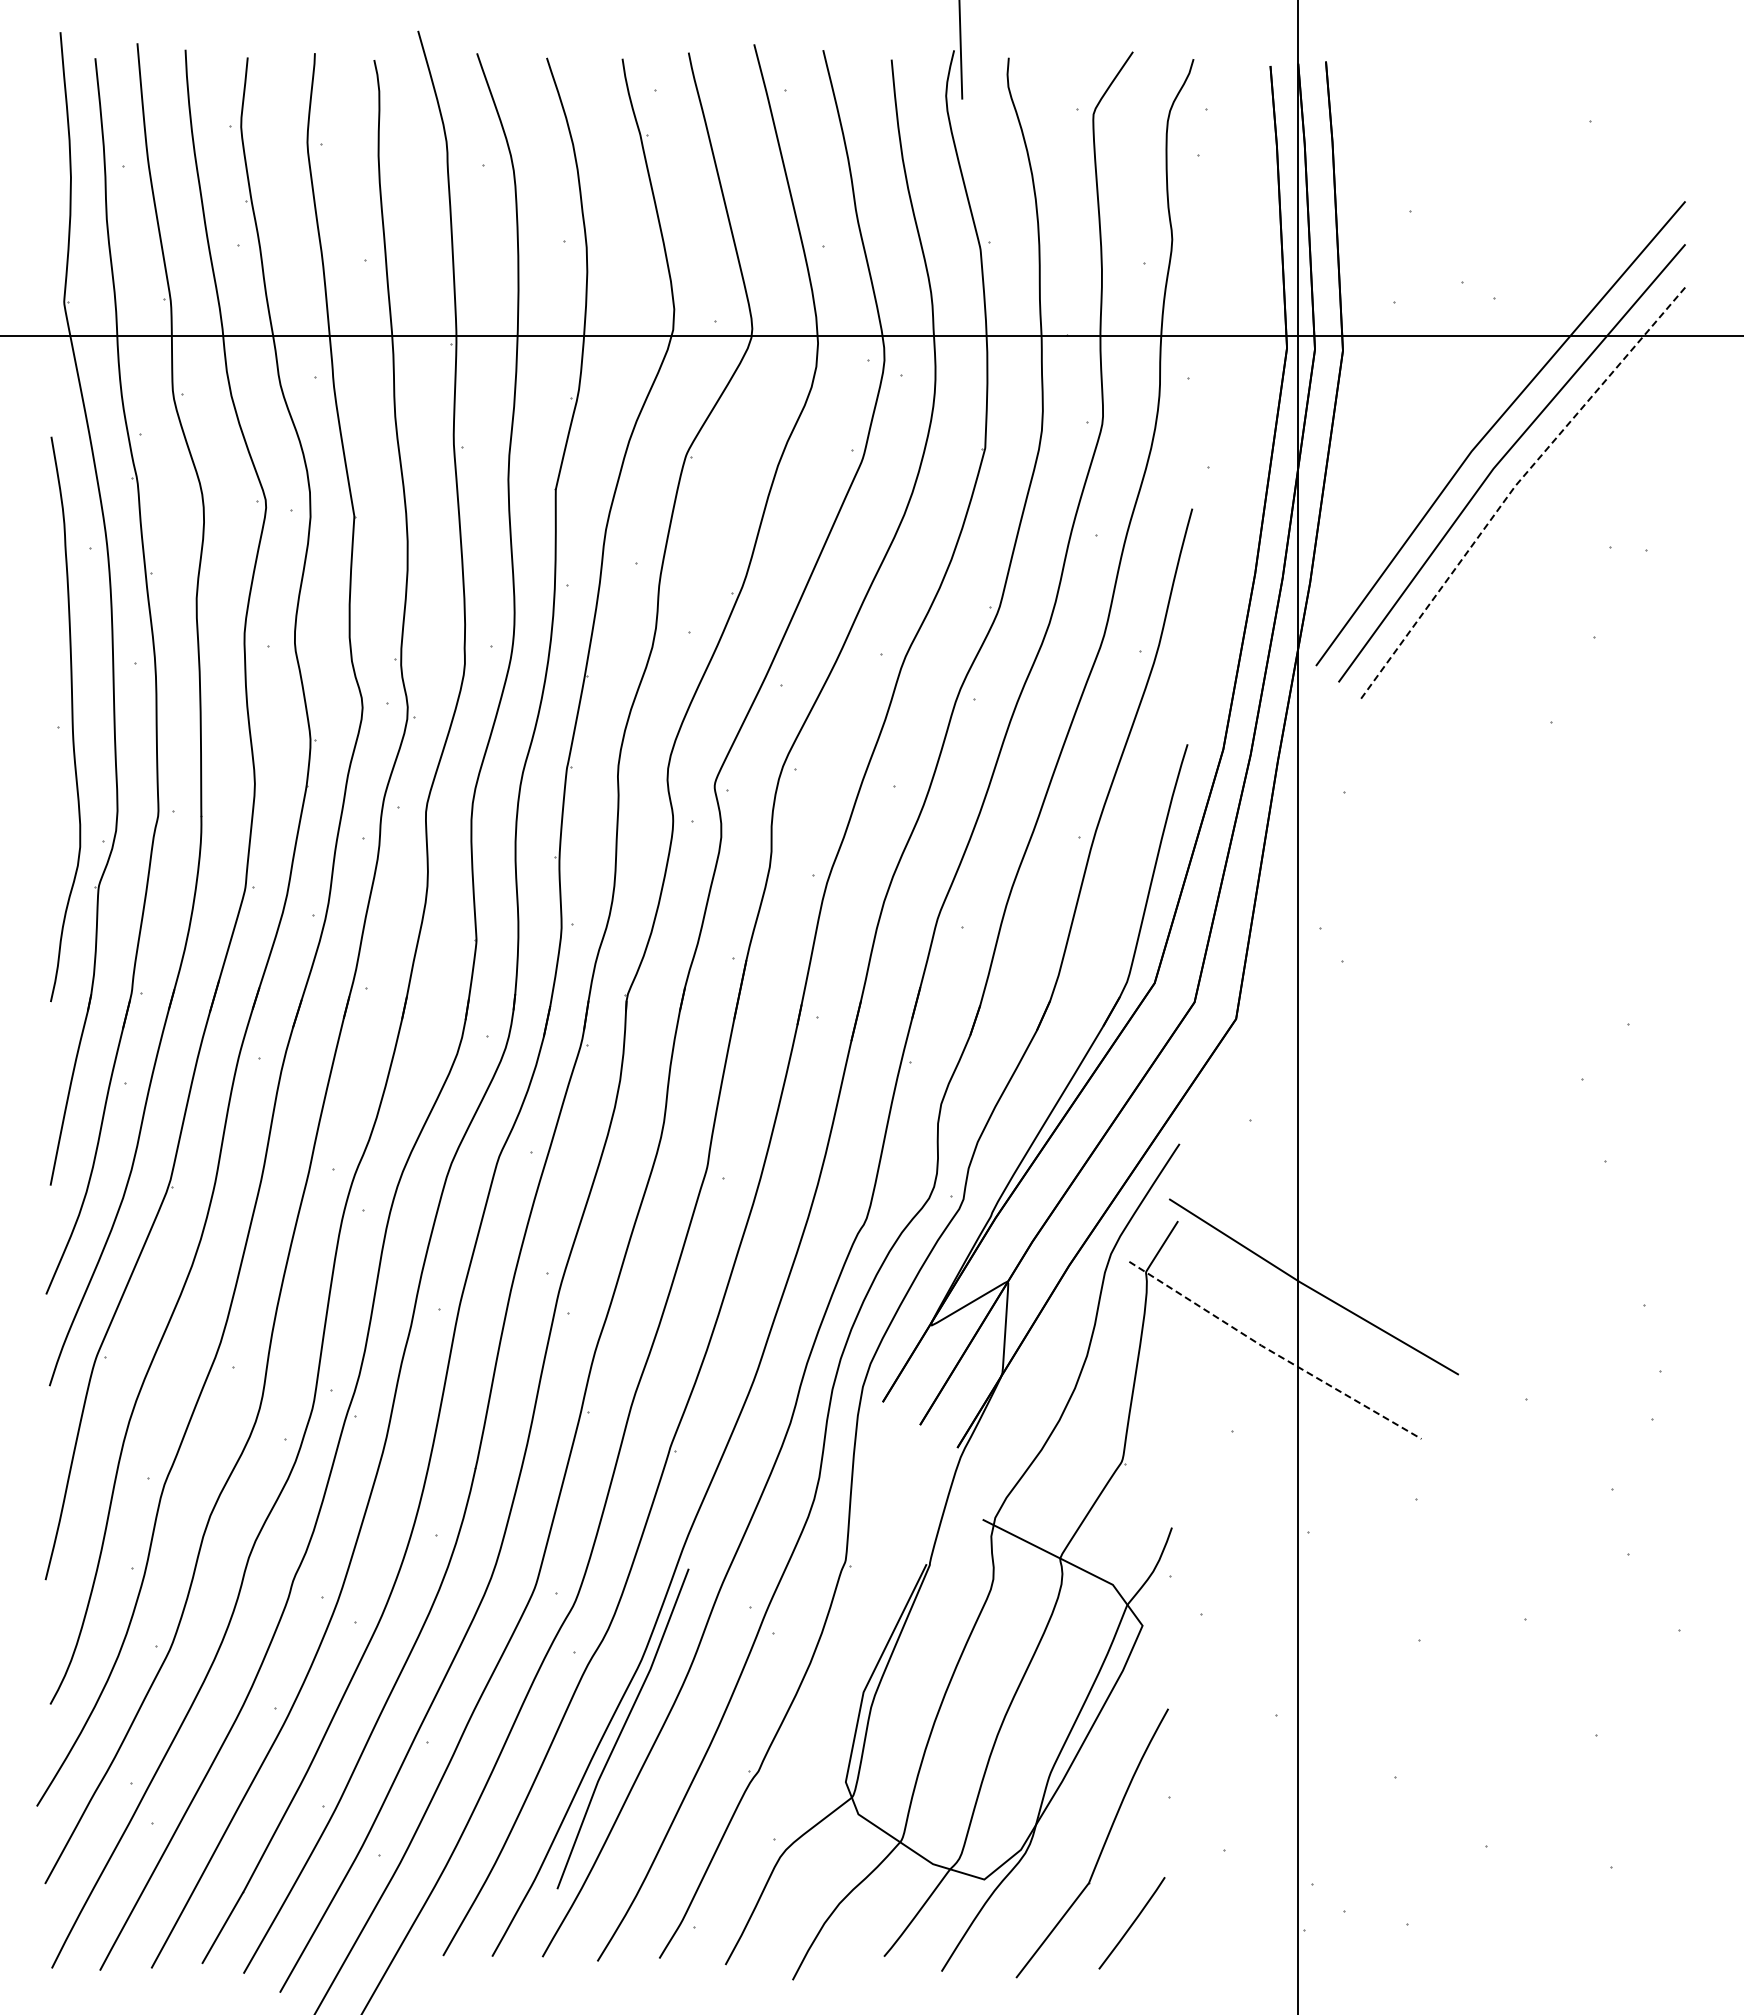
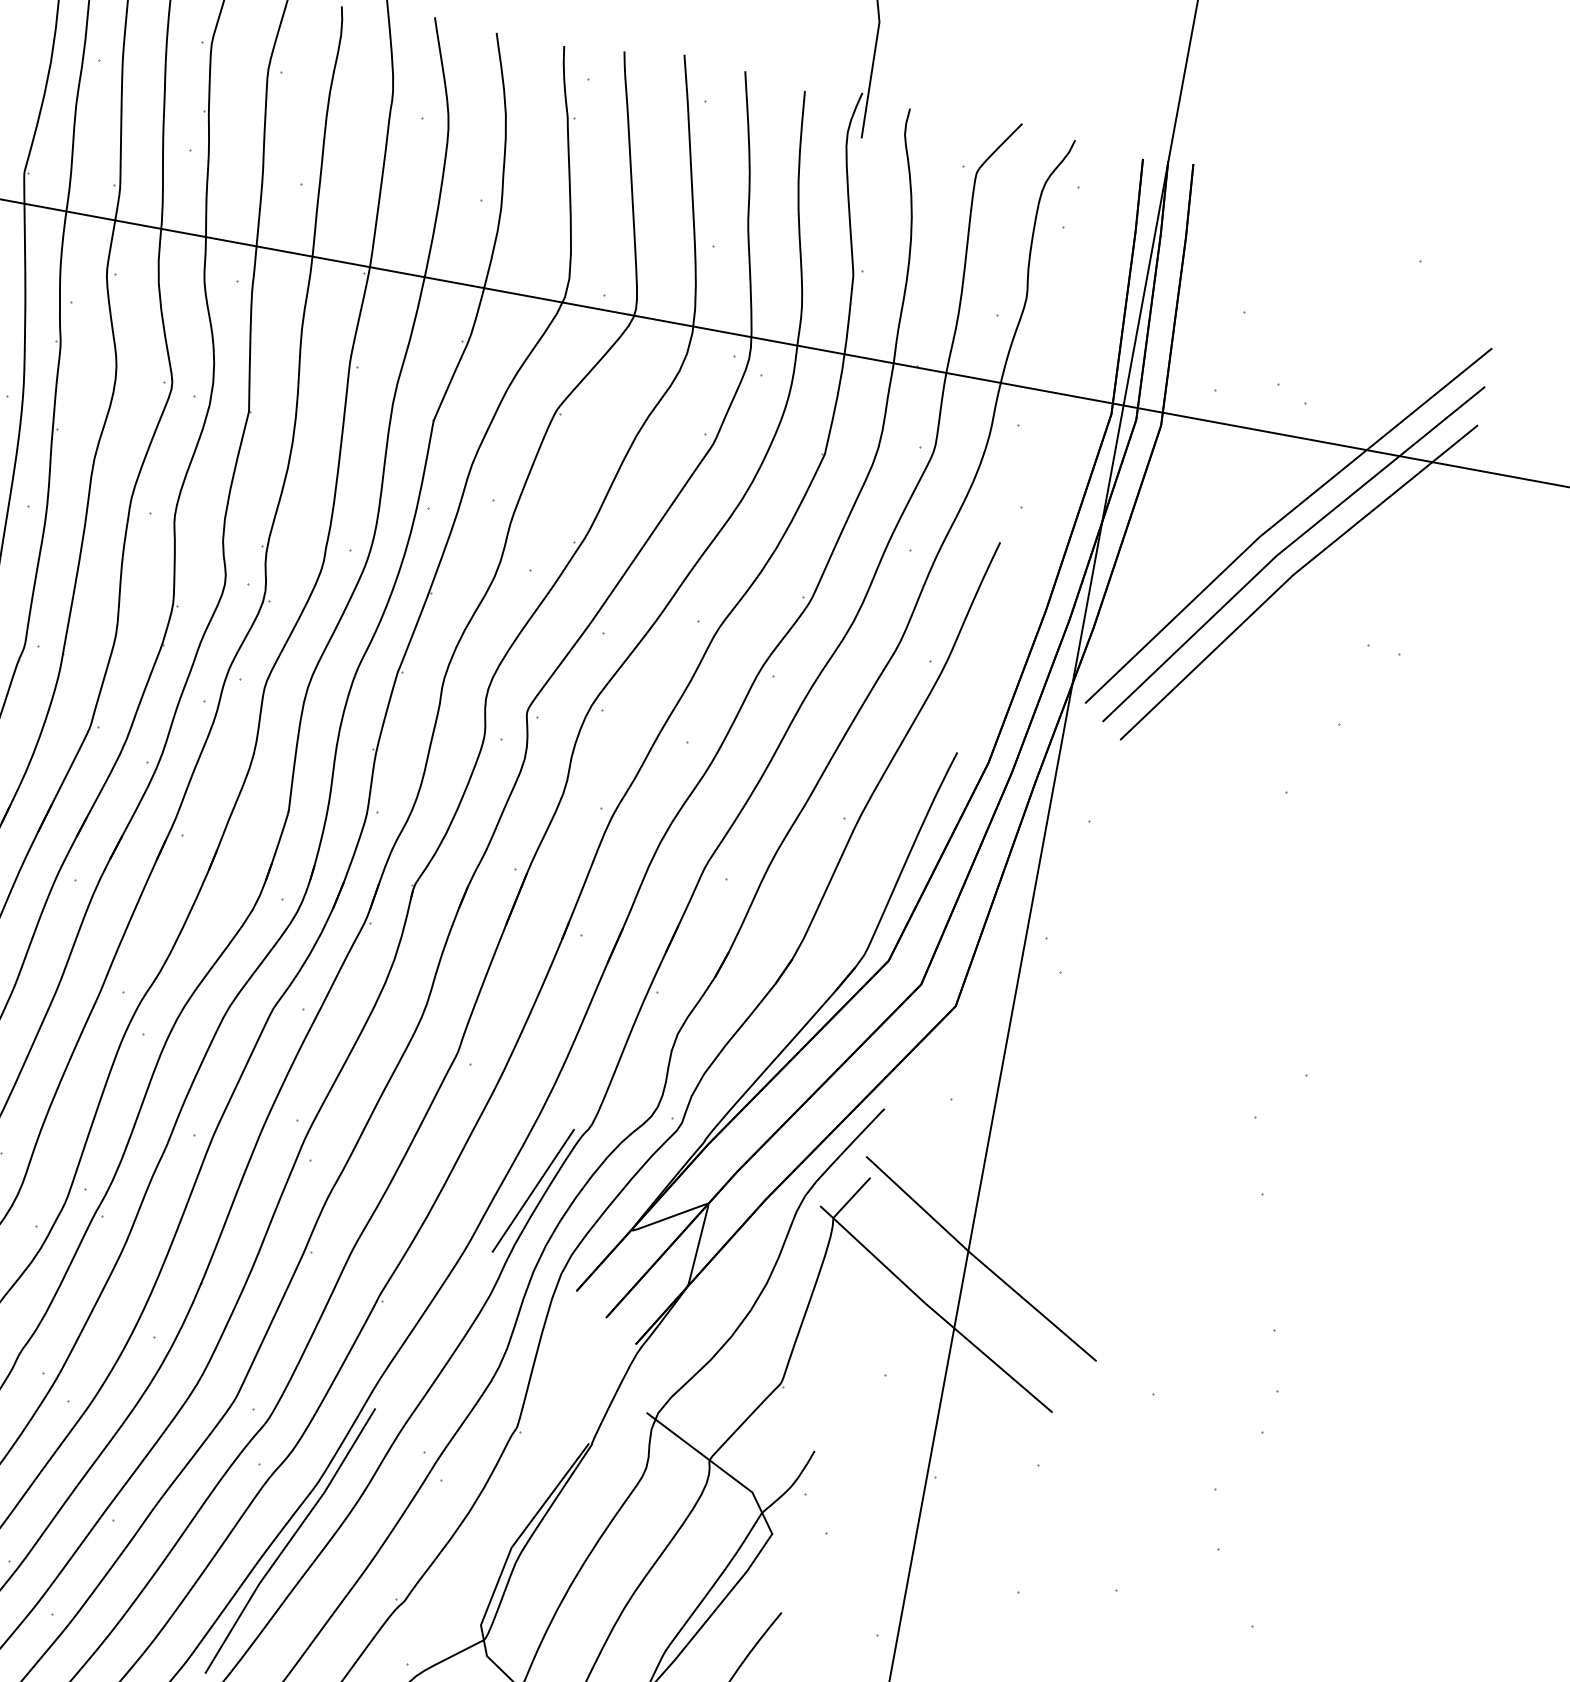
line: (1515, 485) -> (1293, 574), dashed -> solid
line: (815, 1302) -> (532, 1190), added
line: (1273, 1352) -> (934, 1310), dashed -> solid

